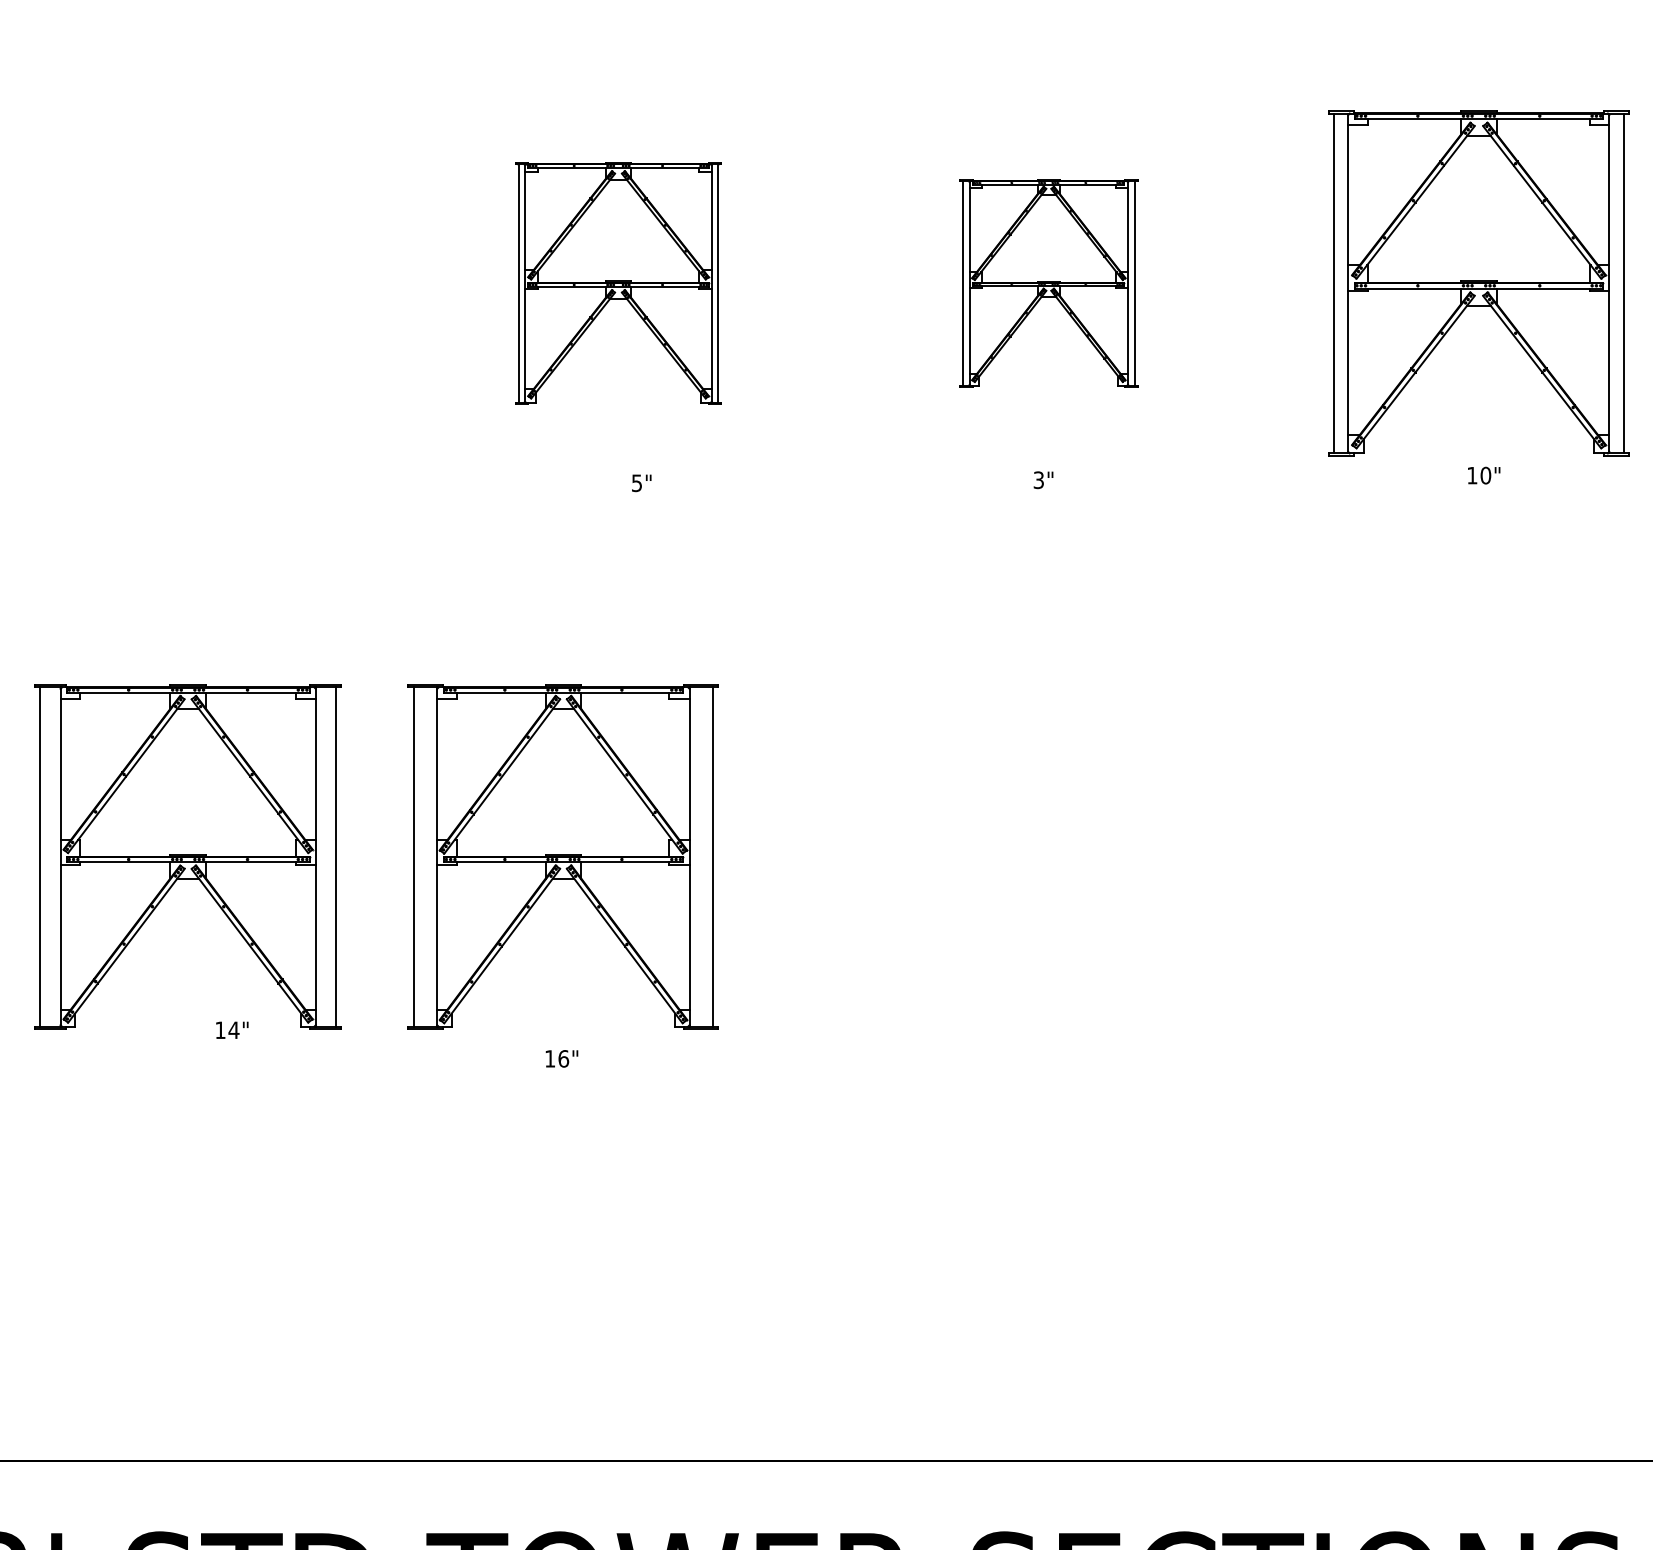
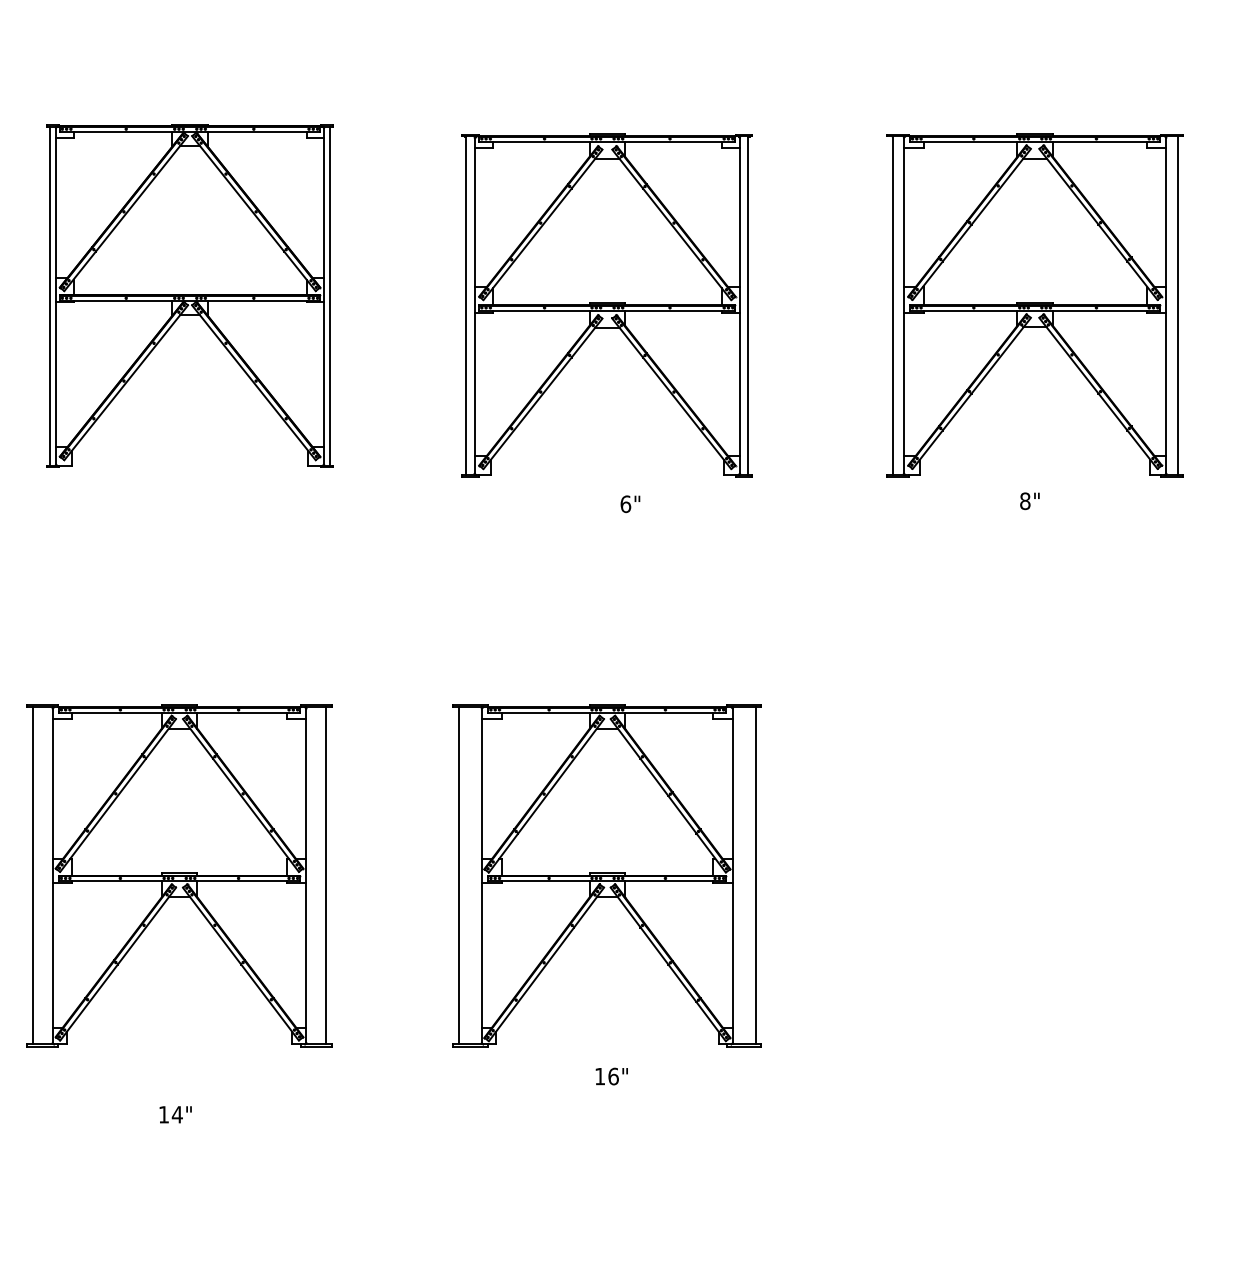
part: (198, 273) -> (189, 295), added
part: (618, 283) -> (607, 305), size x1.43
part: (1048, 283) -> (1034, 305), size x1.67
text: (1038, 480) -> (1024, 501), 3" -> 8"
text: (636, 483) -> (625, 504), 5" -> 6"
part: (562, 856) -> (606, 875), moved
text: (232, 1029) -> (175, 1113), moved
text: (561, 1058) -> (611, 1076), moved

